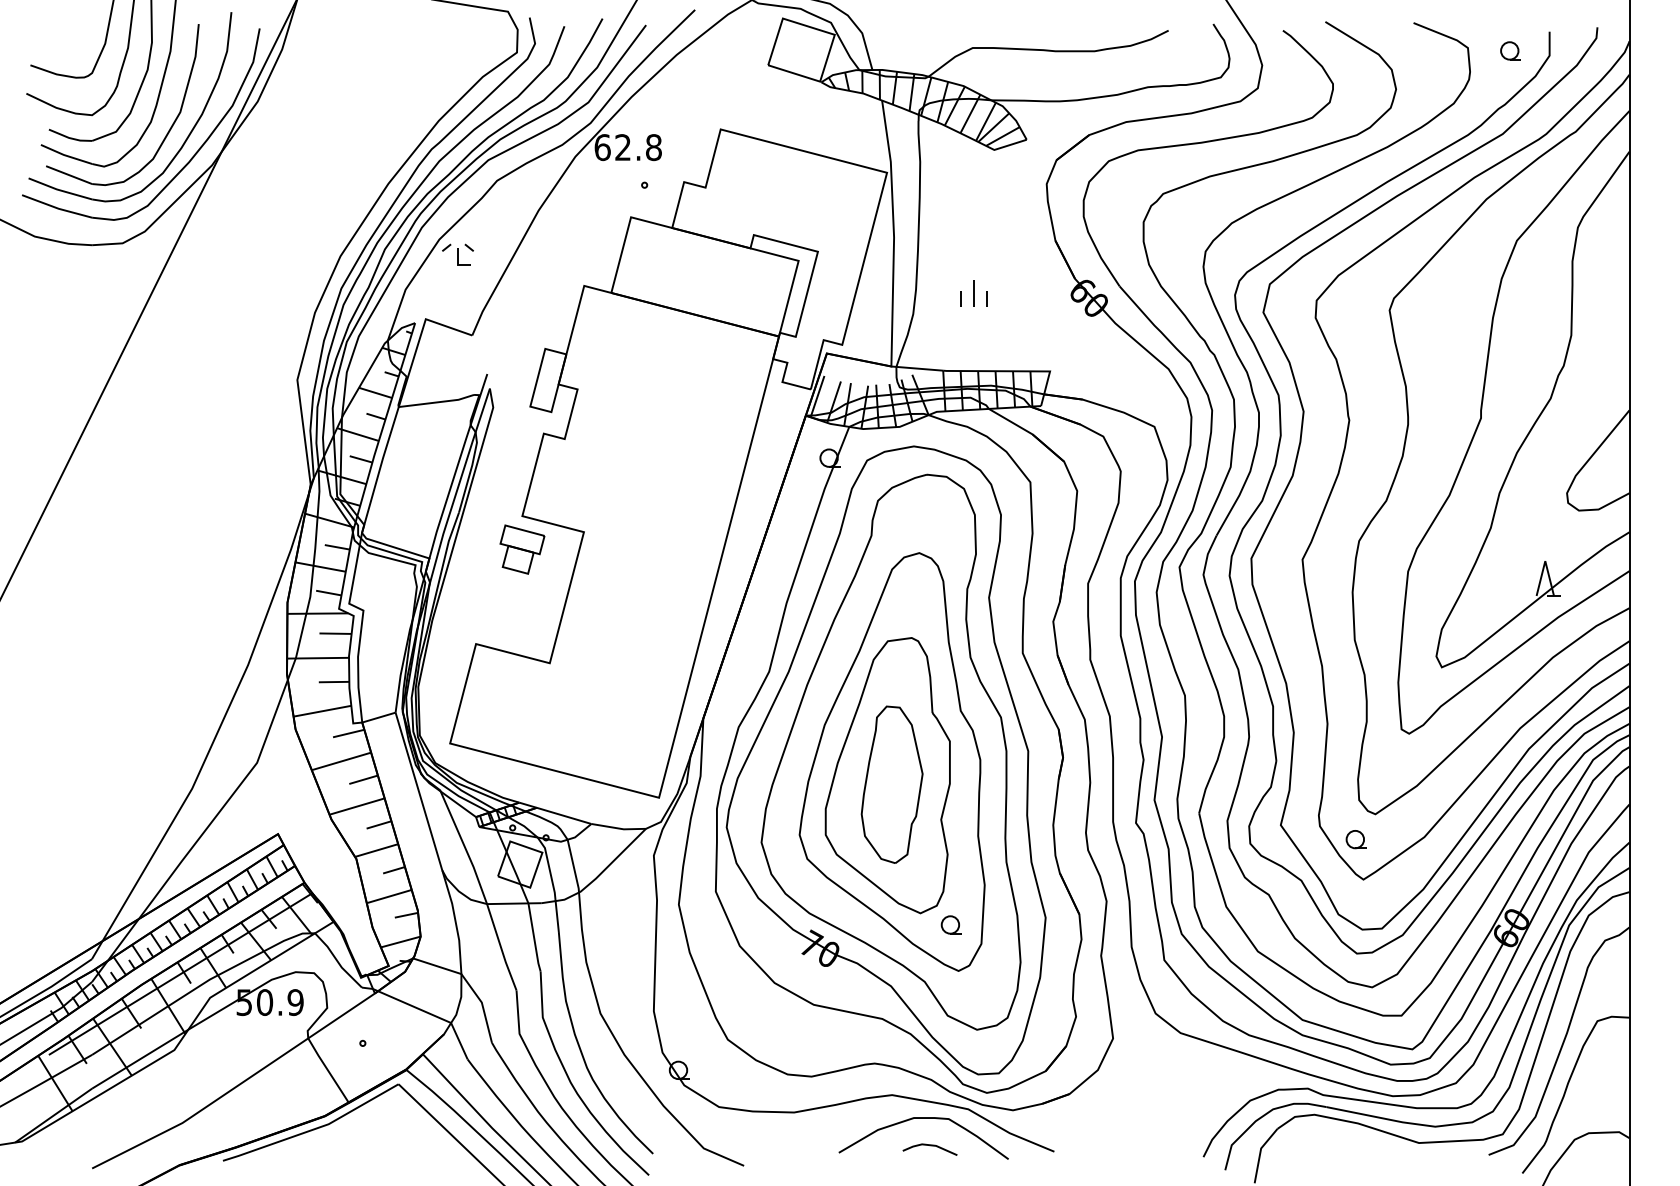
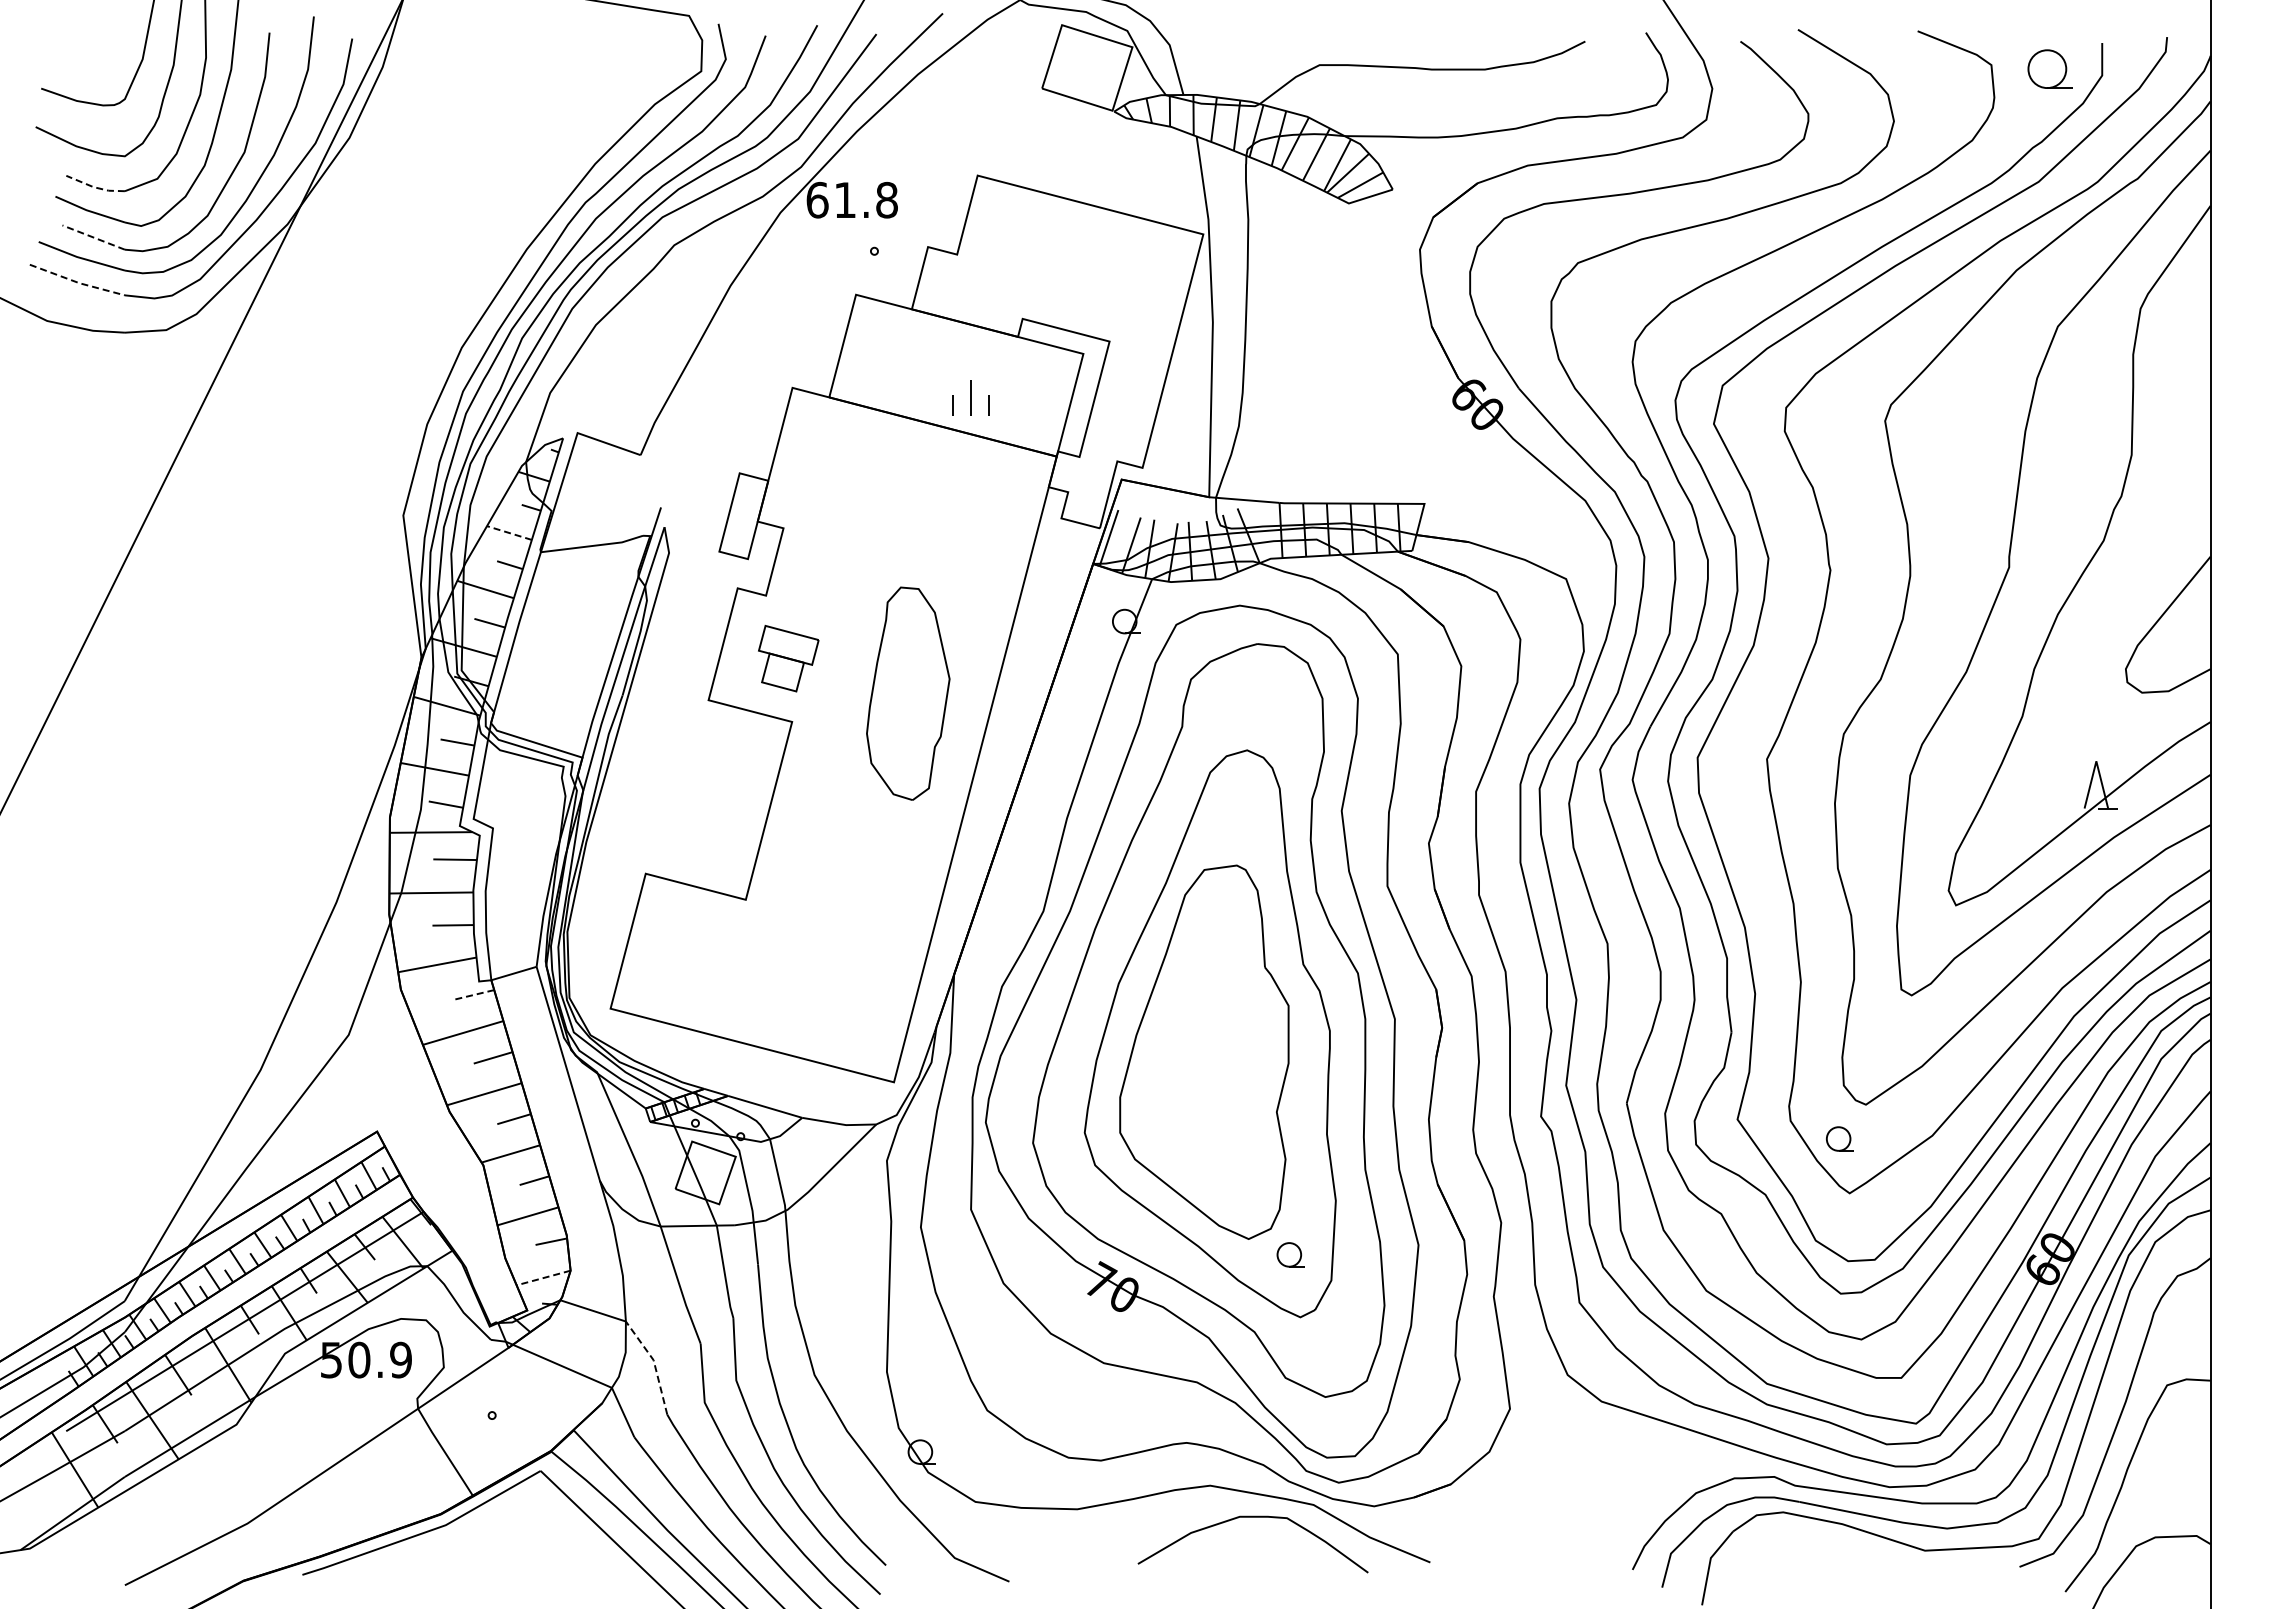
part: (1510, 50) -> (2049, 68), size x1.6
line: (69, 138) -> (94, 187), solid -> dashed
text: (622, 147) -> (844, 199), 62.8 -> 61.8
line: (68, 175) -> (93, 237), solid -> dashed
line: (56, 208) -> (76, 282), solid -> dashed
part: (457, 254) -> (620, 345), removed
part: (974, 293) -> (970, 397), moved
line: (374, 392) -> (508, 532), solid -> dashed
part: (522, 549) -> (788, 658), moved
line: (349, 733) -> (473, 995), solid -> dashed
part: (892, 784) -> (908, 693), moved
line: (400, 942) -> (543, 1278), solid -> dashed
line: (482, 1005) -> (654, 1364), solid -> dashed
line: (929, 1145) -> (1261, 1554), removed

